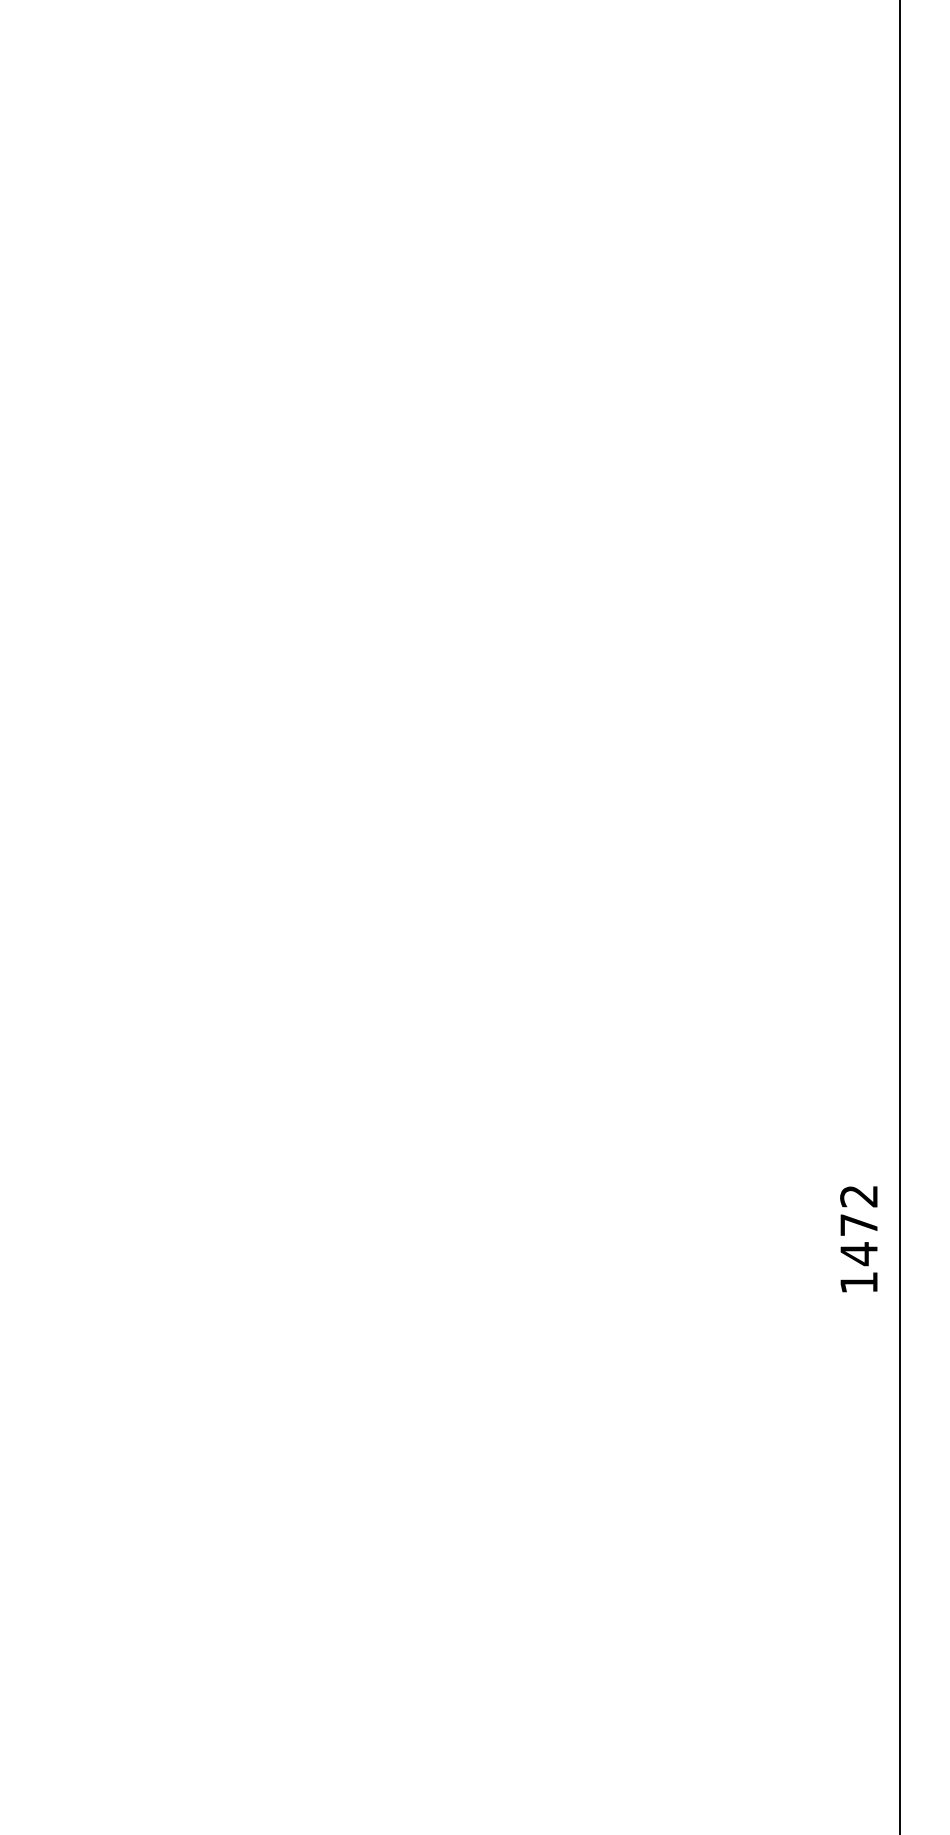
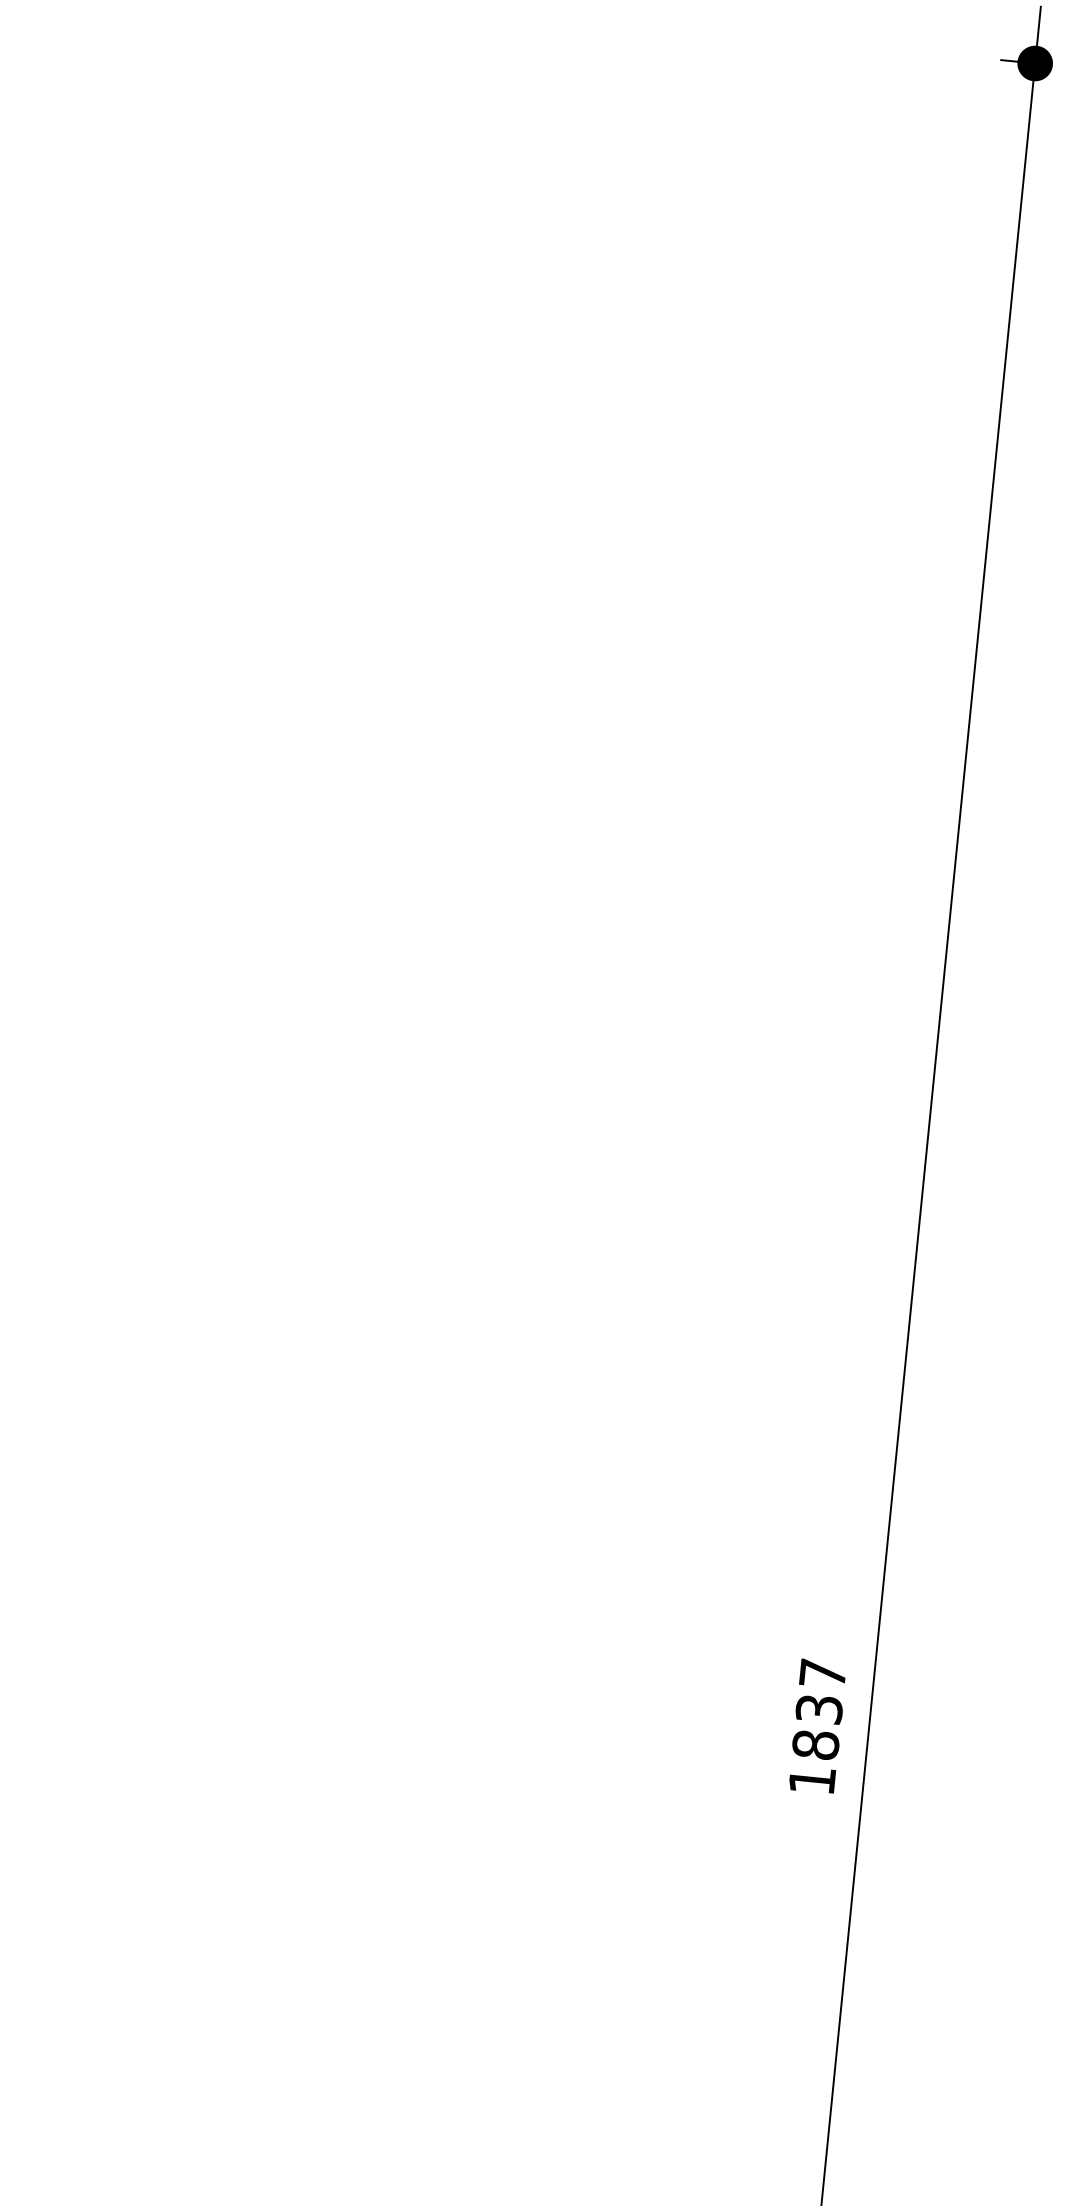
text: (859, 1225) -> (819, 1709), 1472 -> 1837

